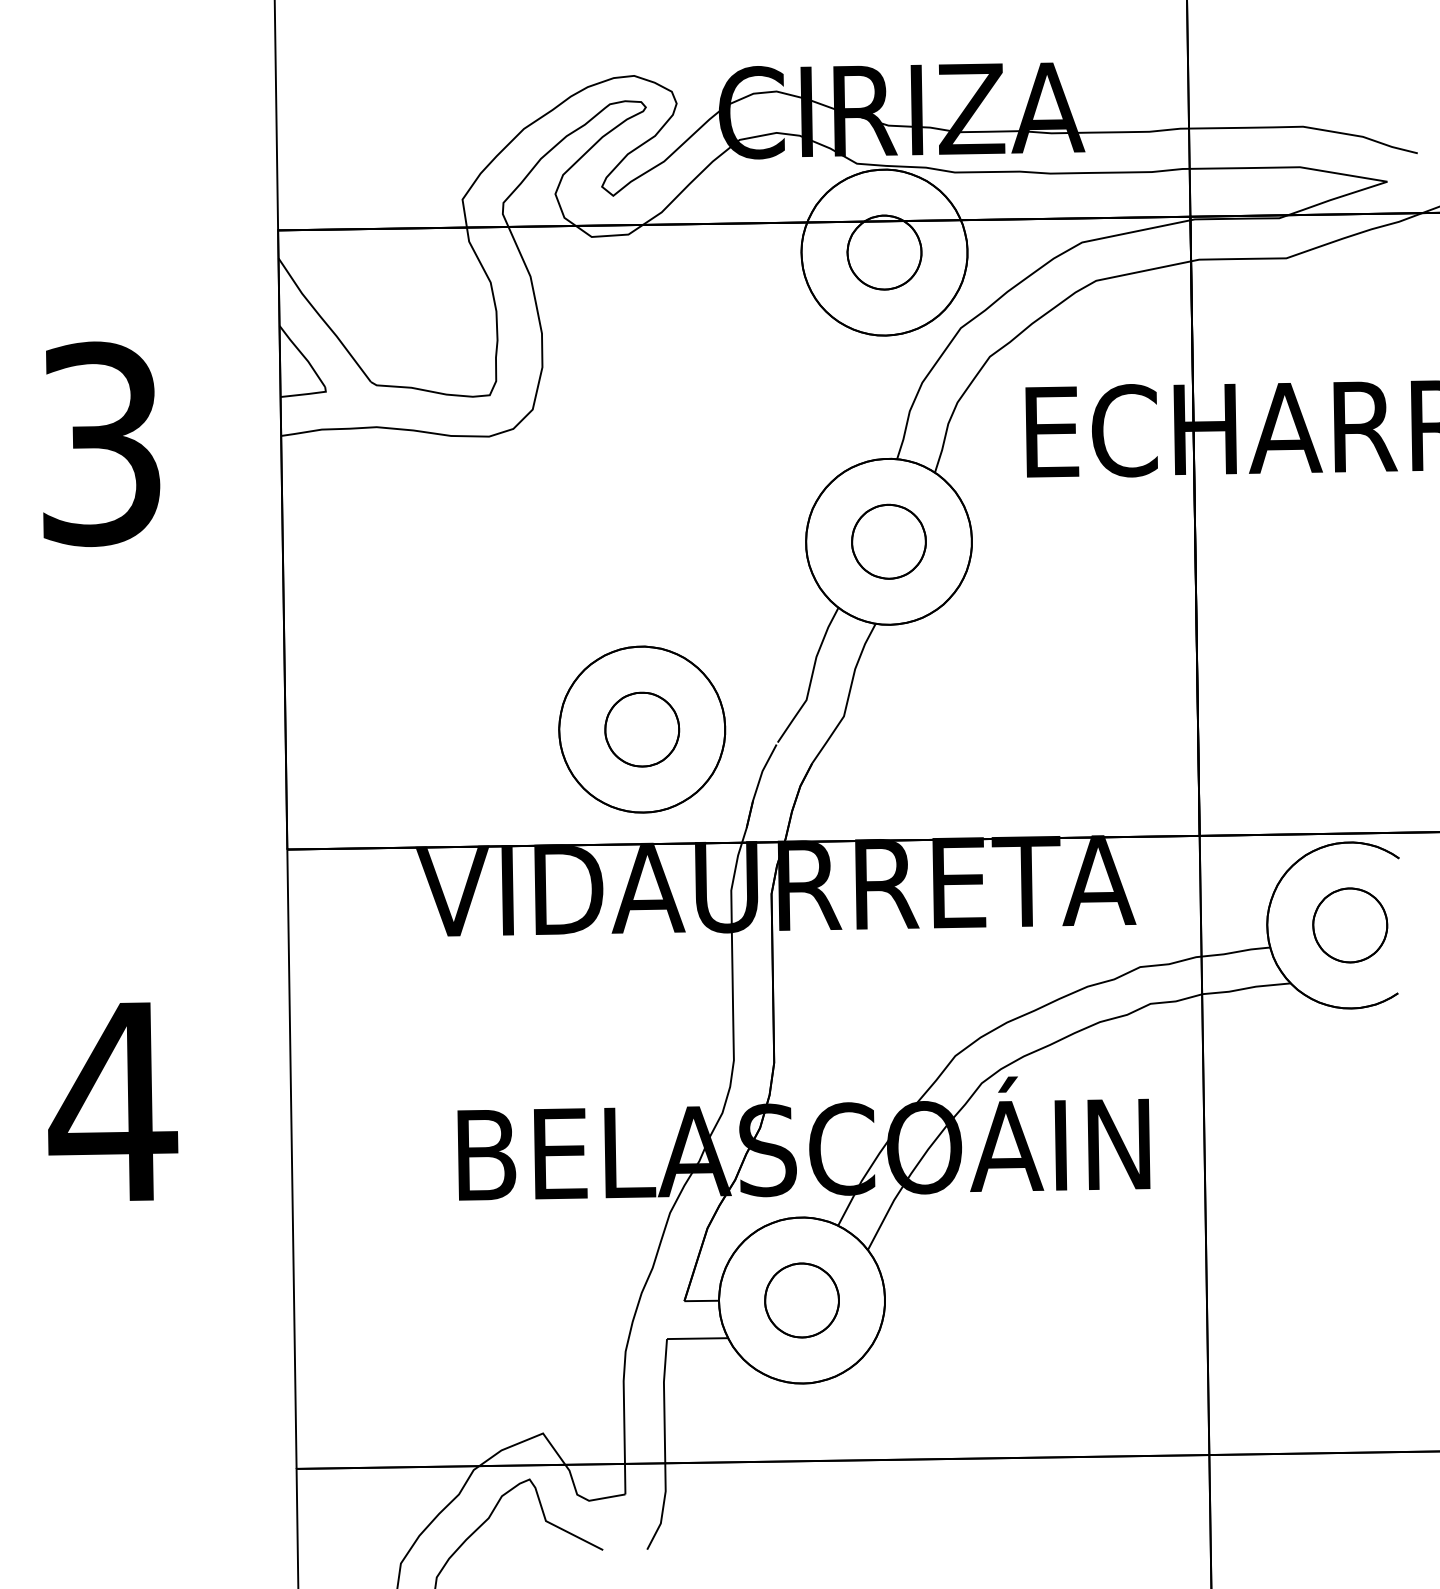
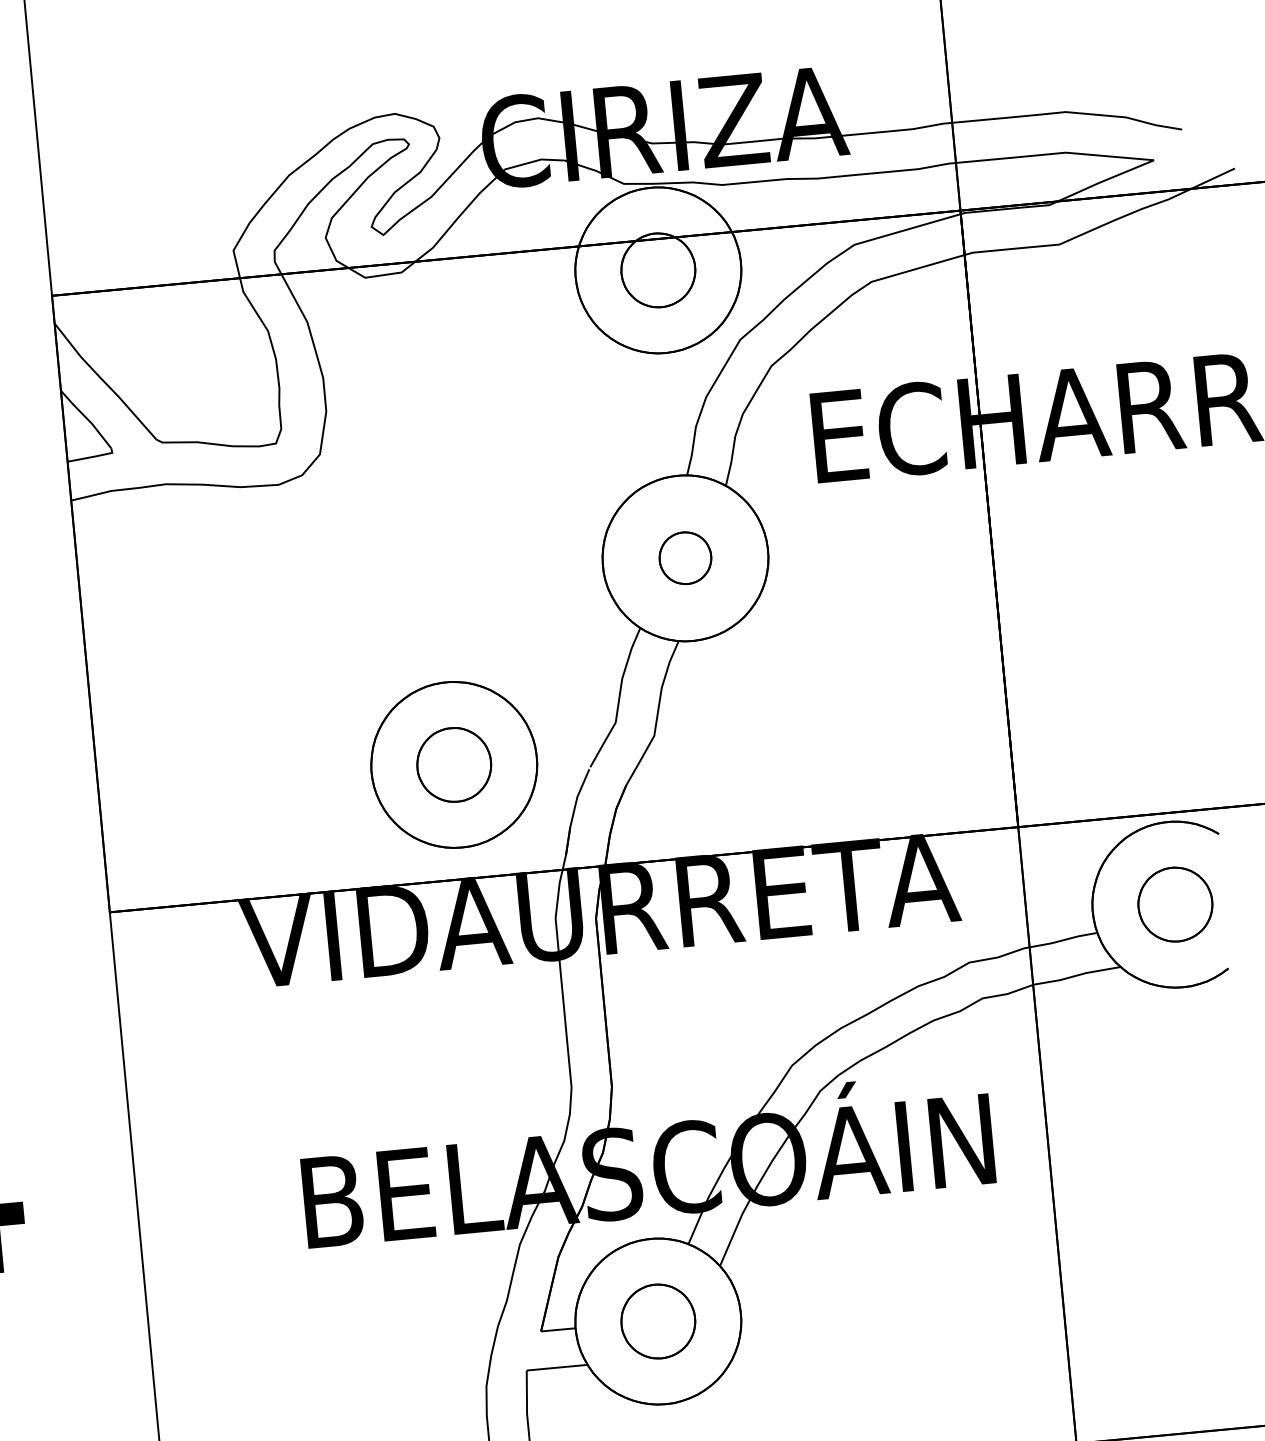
part: (888, 541) -> (684, 558), size x0.7

